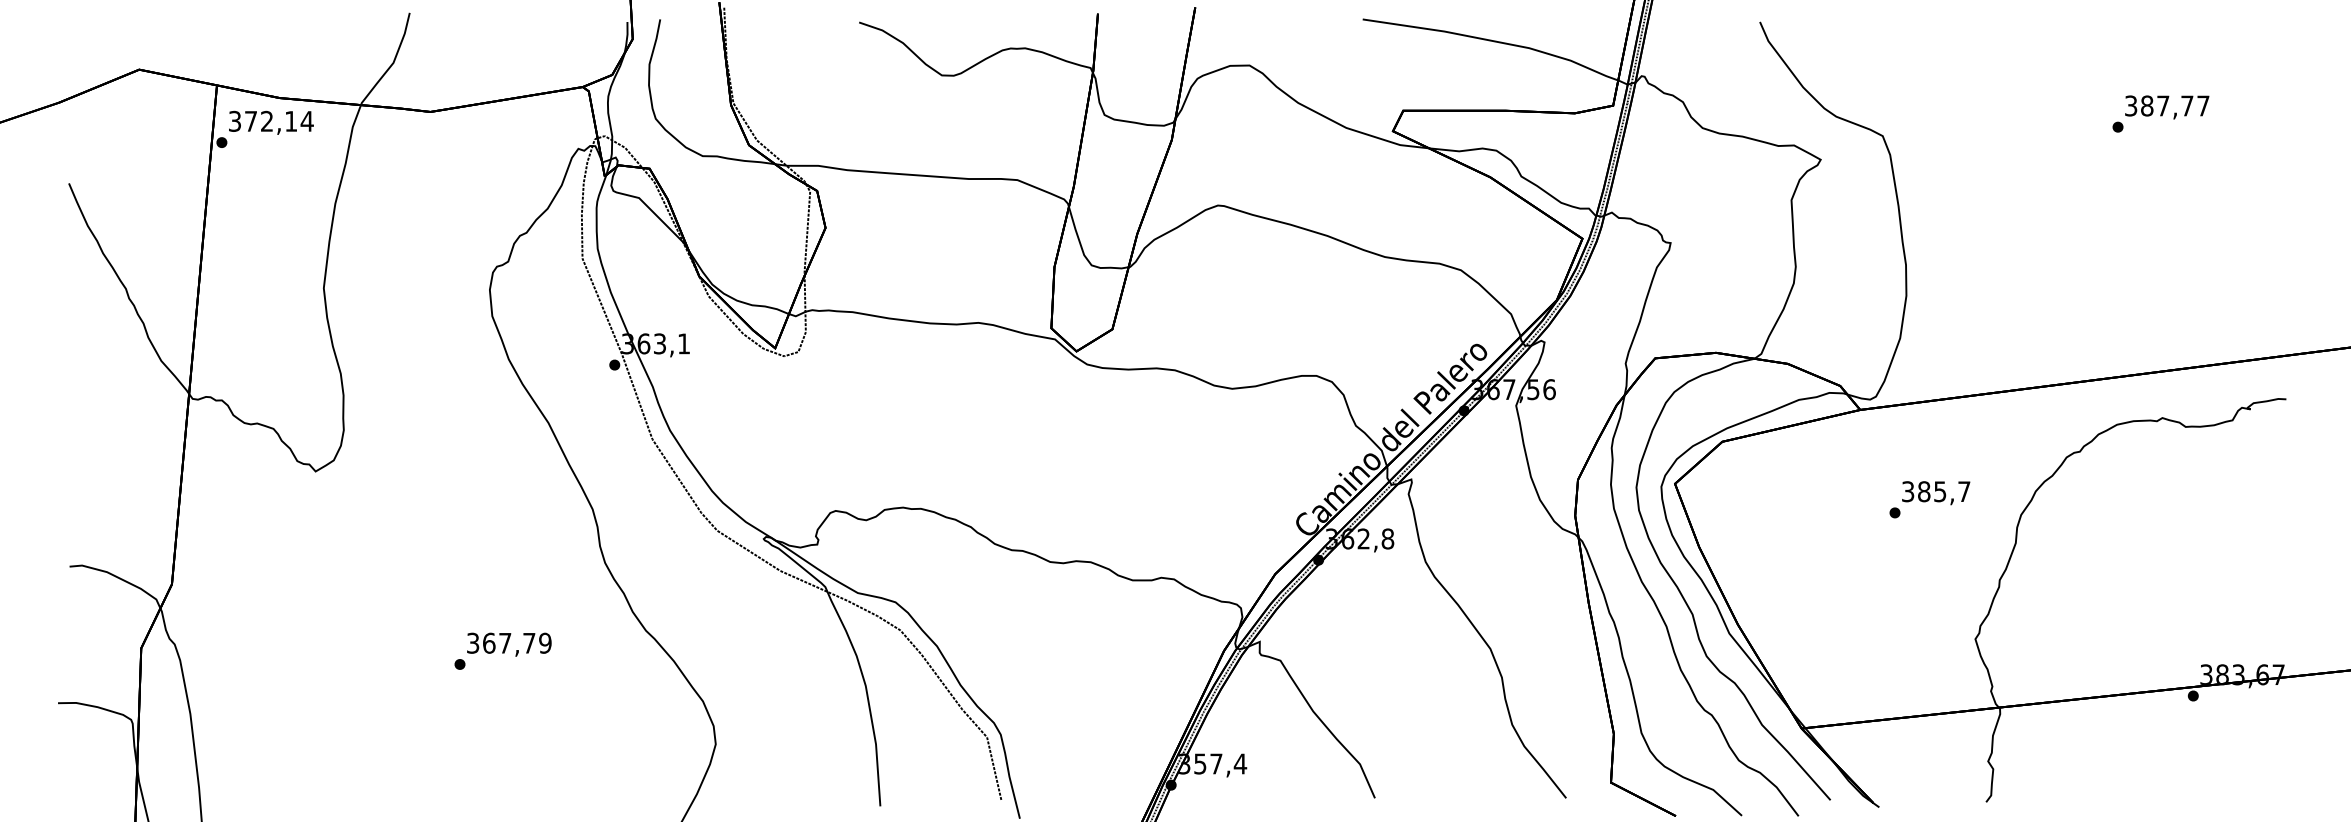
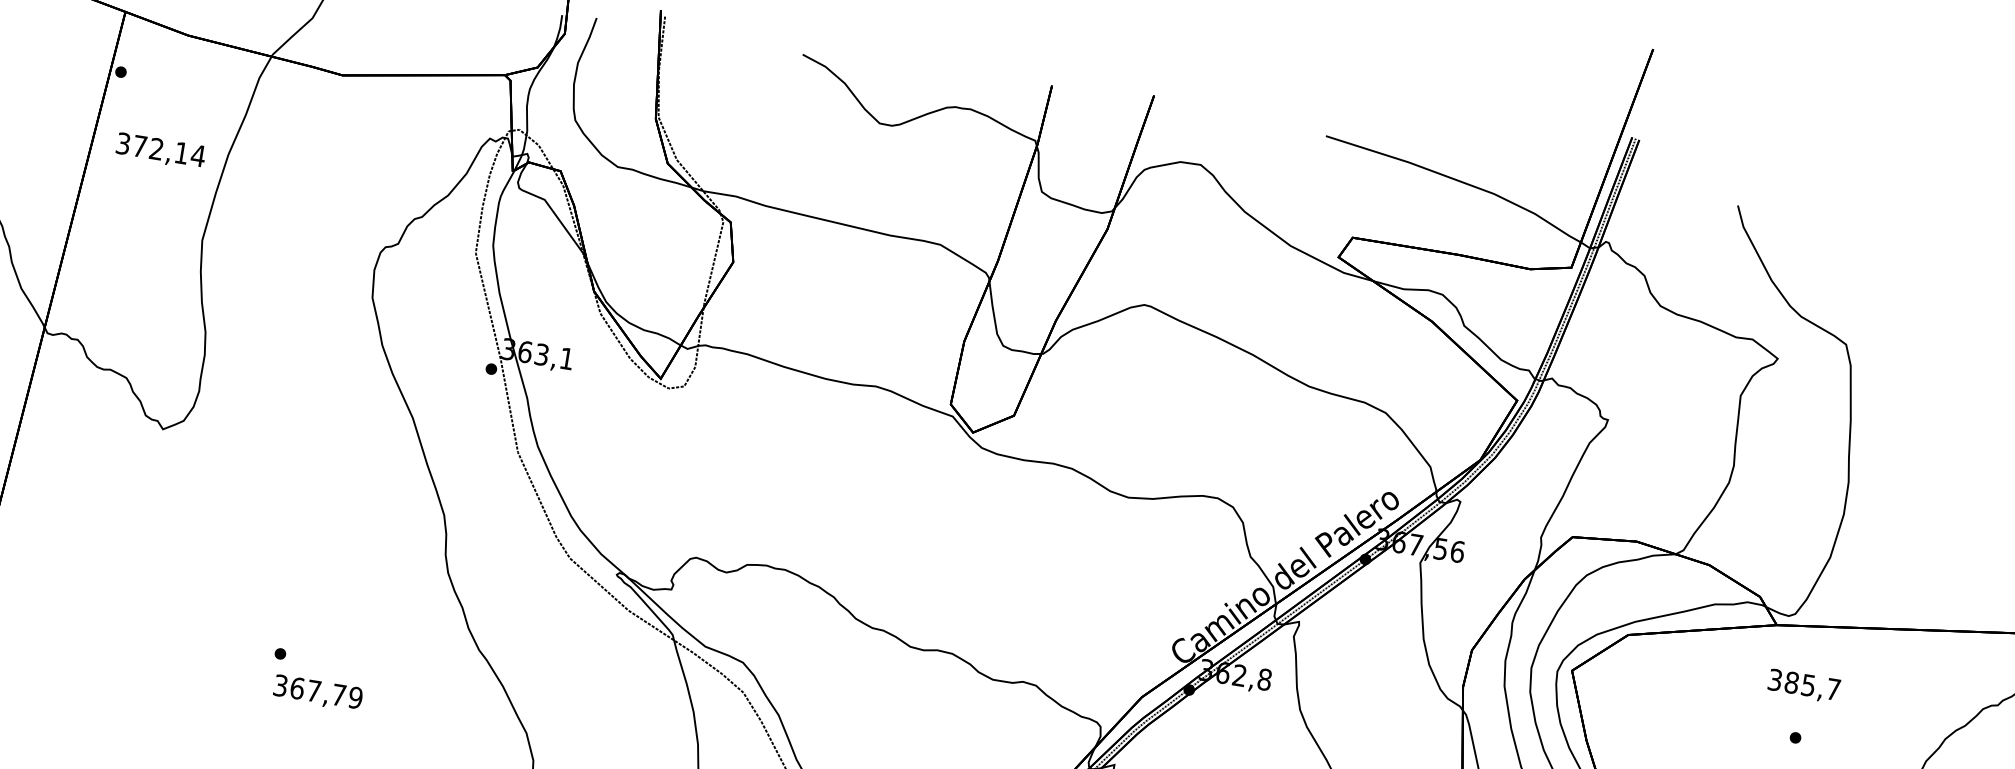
text: (271, 122) -> (161, 150), moved
text: (1936, 493) -> (1804, 686), moved
text: (509, 644) -> (318, 693), moved

